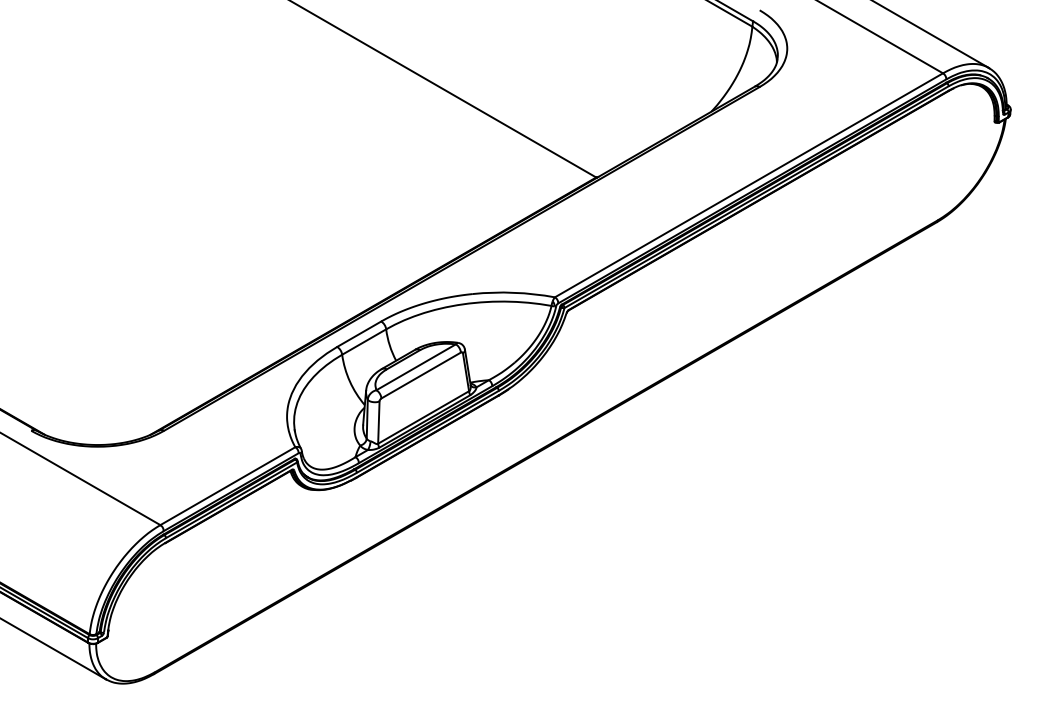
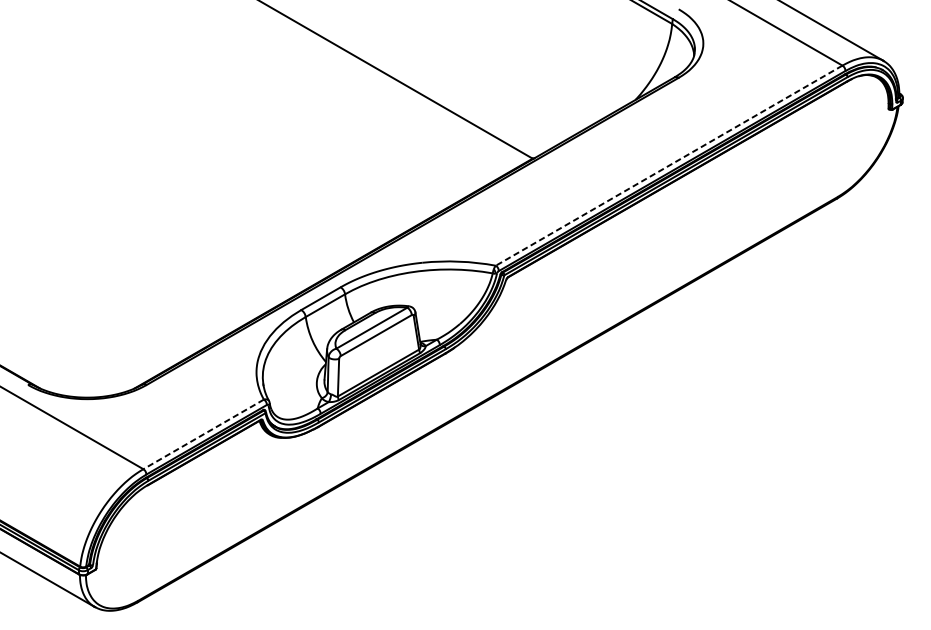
line: (748, 185) -> (668, 165), solid -> dashed
line: (227, 486) -> (203, 434), solid -> dashed

